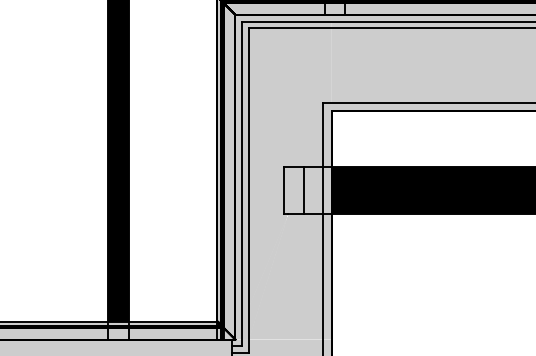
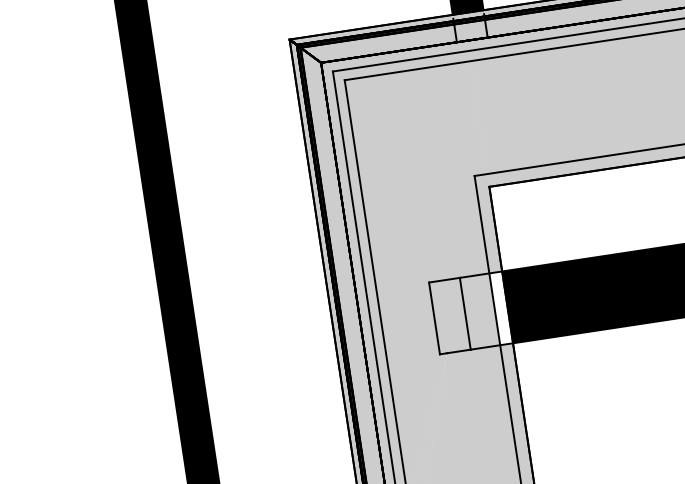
fill: (327, 190) -> (500, 308), removed

